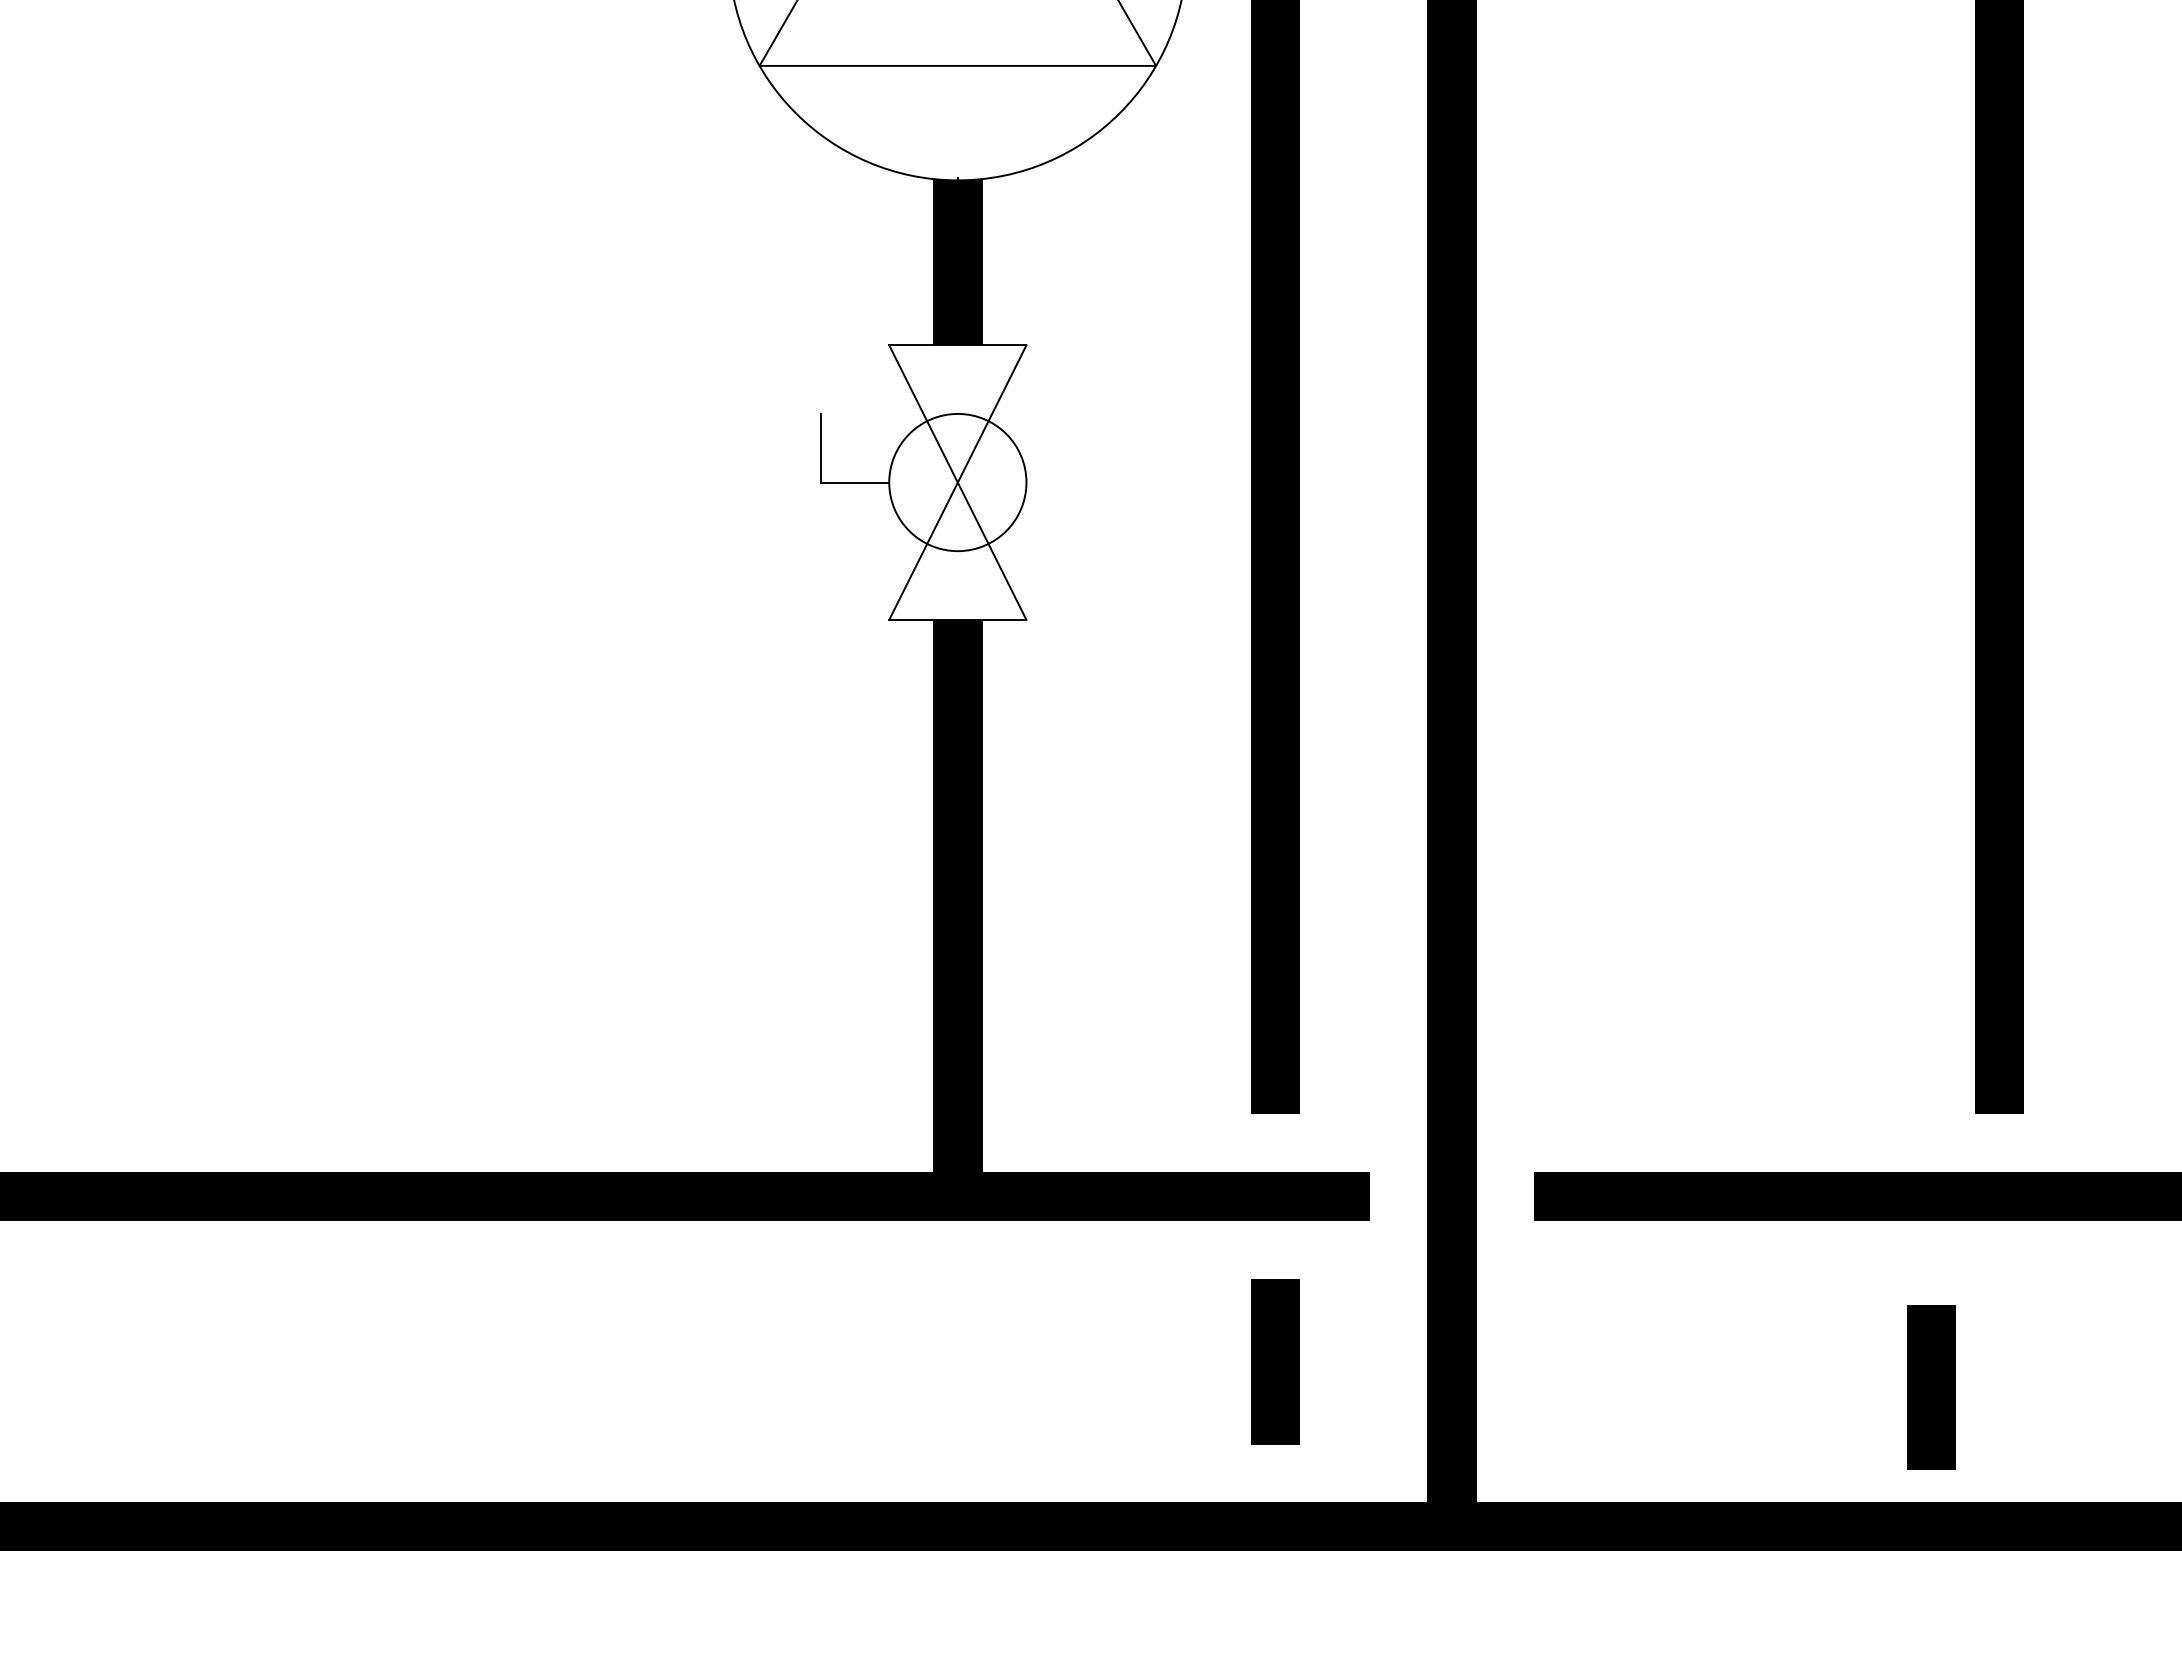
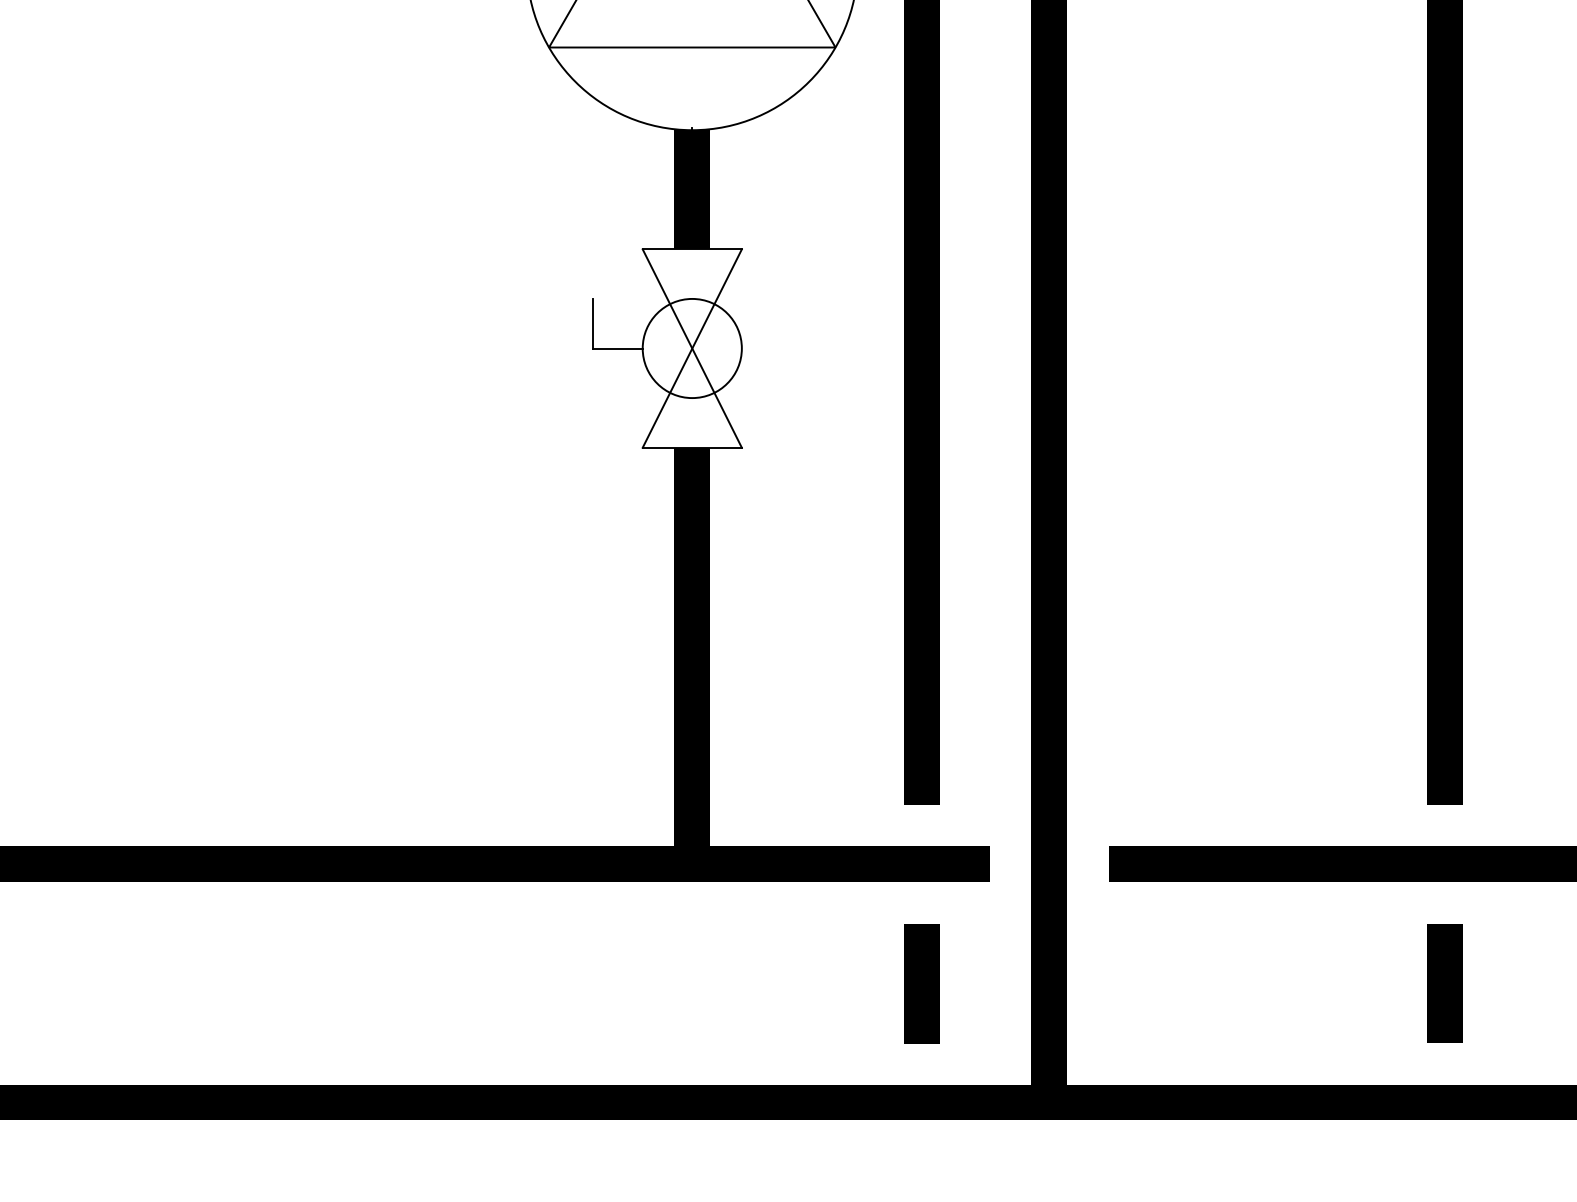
line: (1931, 1387) -> (1444, 983), moved

